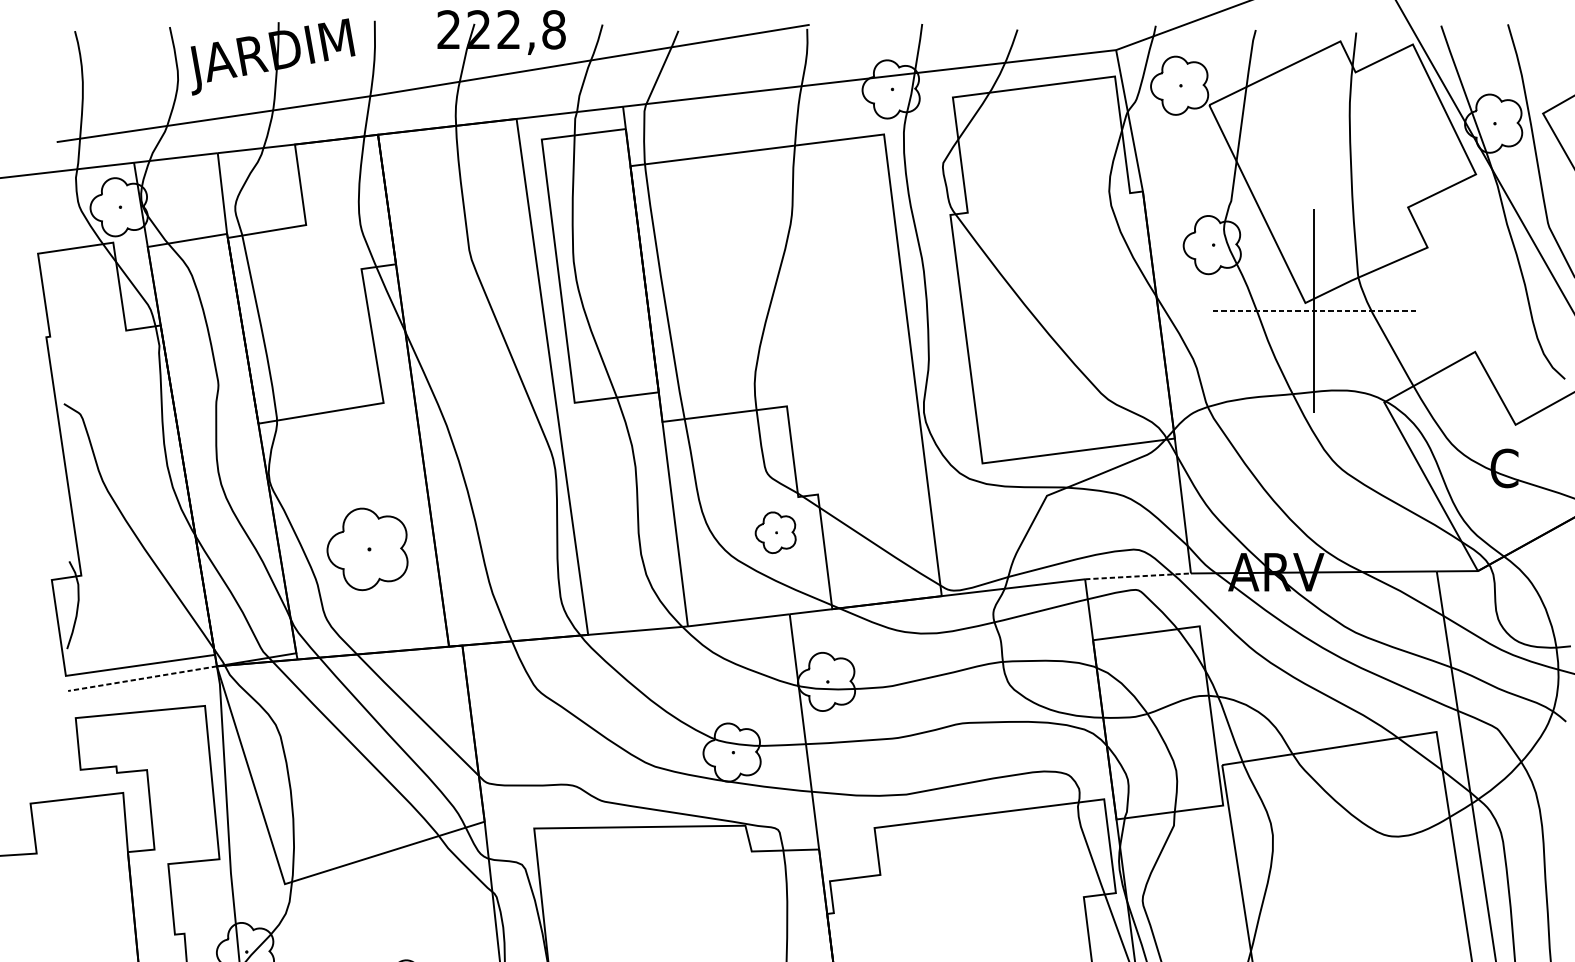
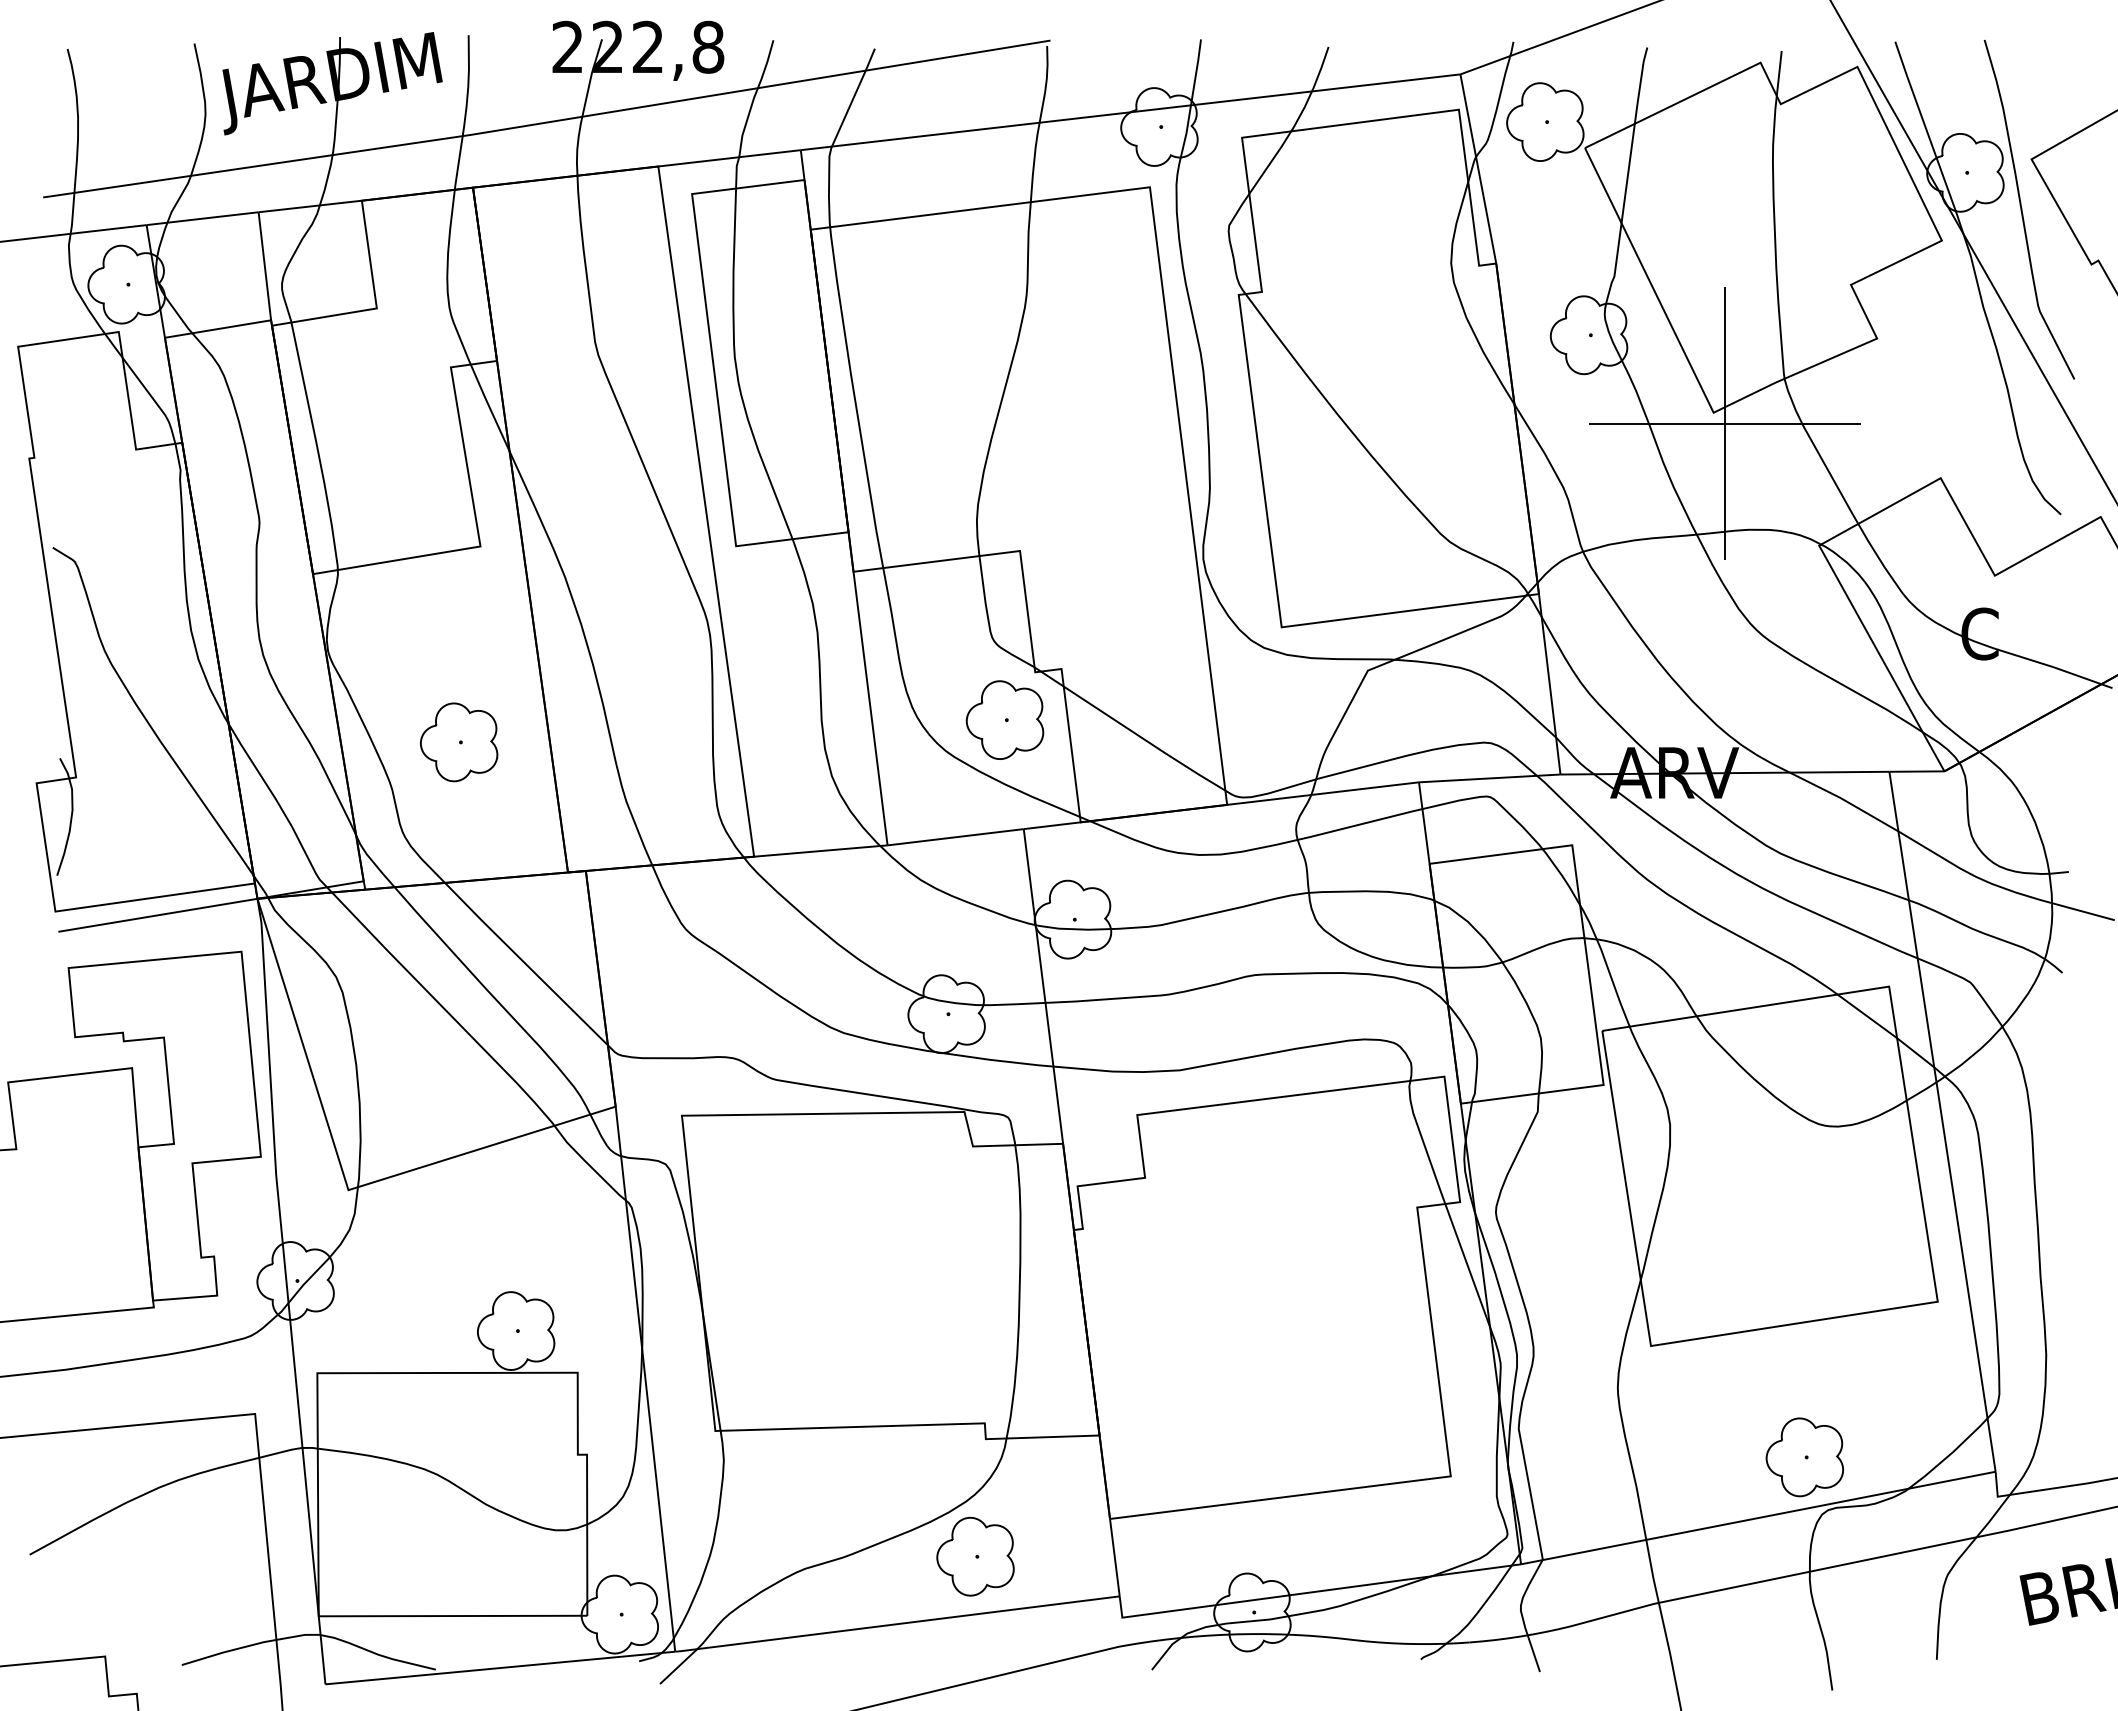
line: (1313, 311) -> (1724, 423), dashed -> solid
part: (775, 532) -> (1004, 719), size x1.43
part: (367, 549) -> (459, 742), size x0.71
line: (1137, 576) -> (1489, 778), dashed -> solid
line: (142, 678) -> (157, 915), dashed -> solid

